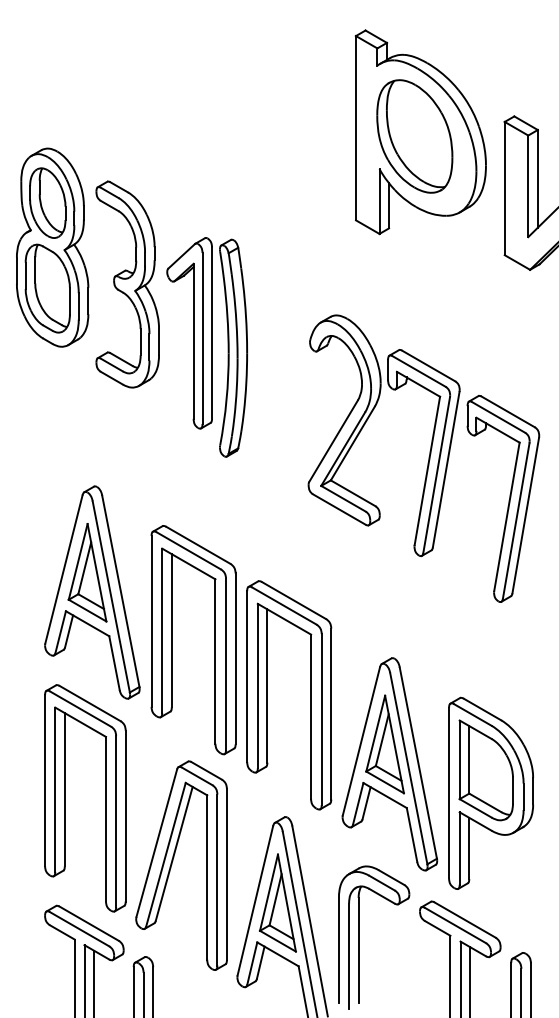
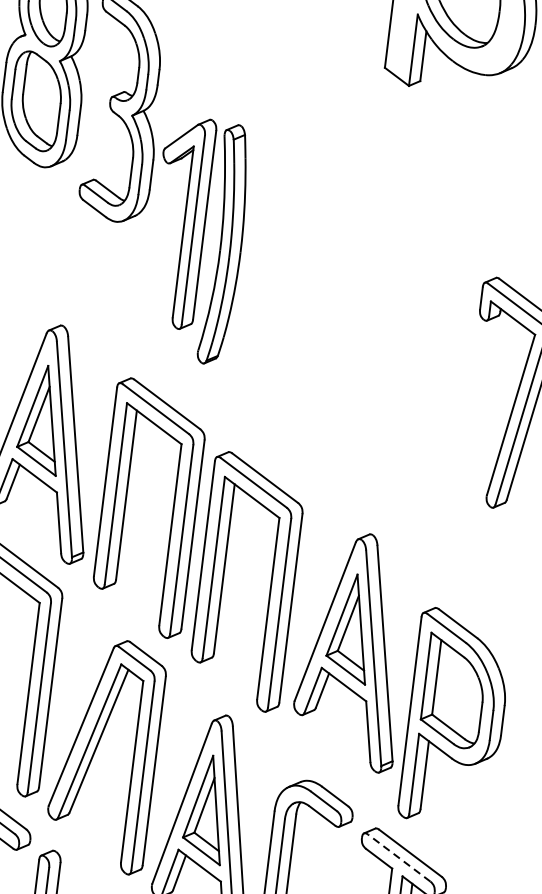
part: (206, 347) -> (196, 240), moved
part: (364, 426) -> (366, 296), removed
part: (389, 764) -> (353, 651), moved
line: (455, 925) -> (399, 857), solid -> dashed

